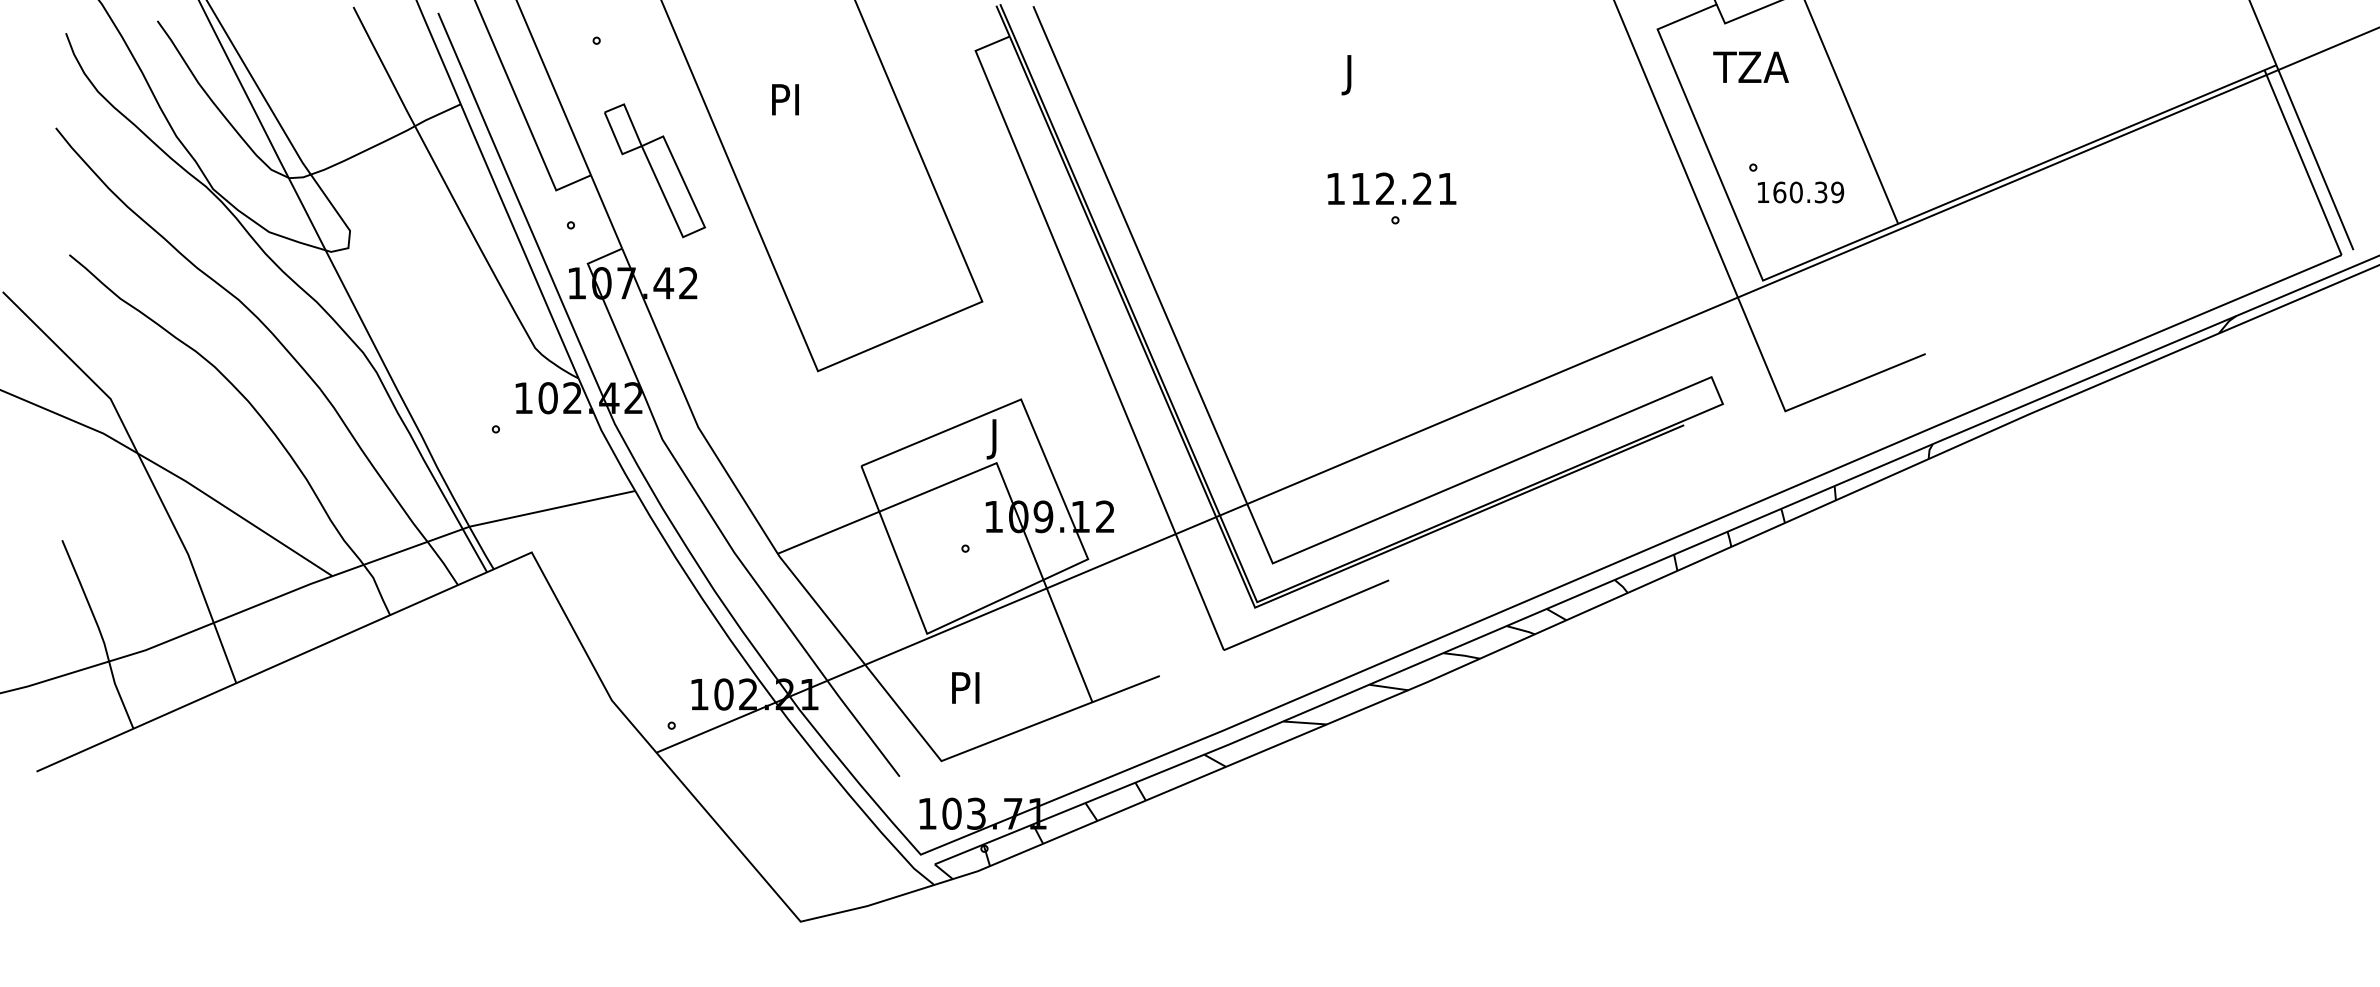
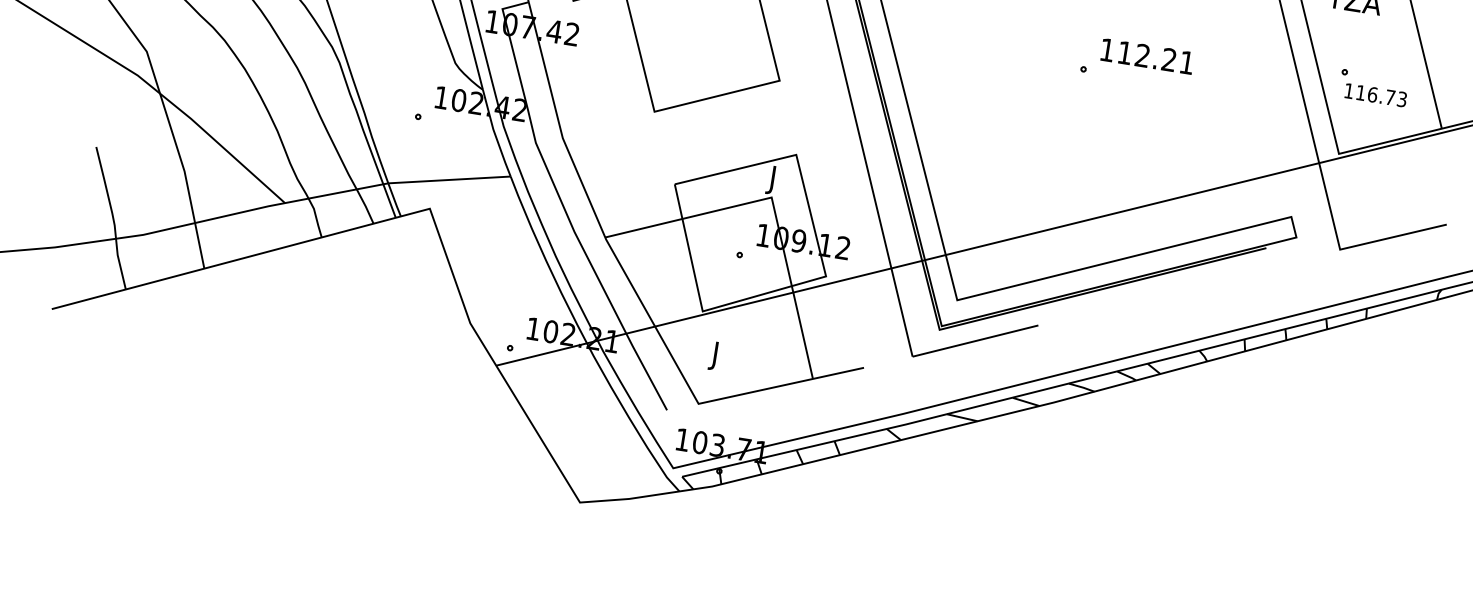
text: (1391, 188) -> (1147, 56), moved
text: (1808, 192) -> (1381, 96), 160.39 -> 116.73
text: (962, 692) -> (721, 357), PI -> J

